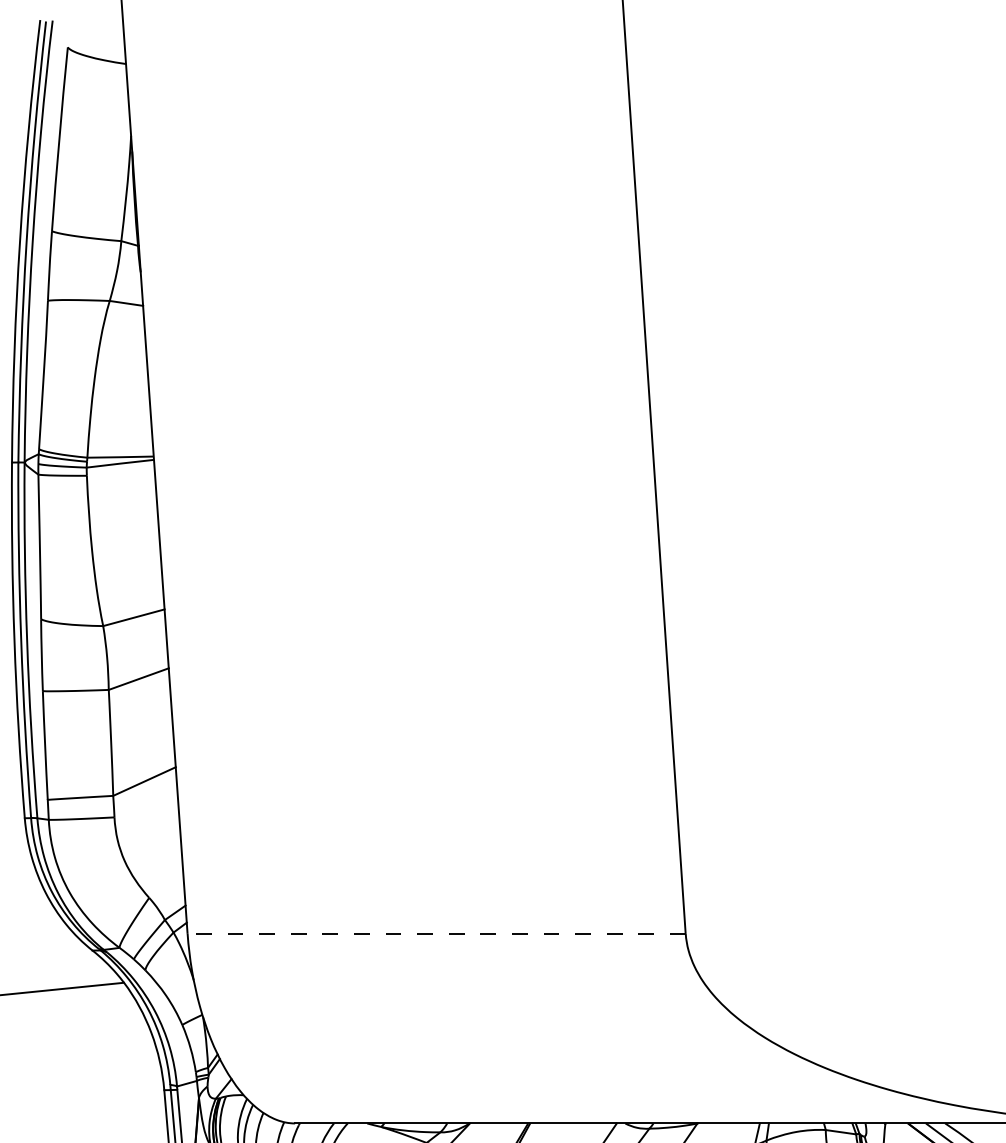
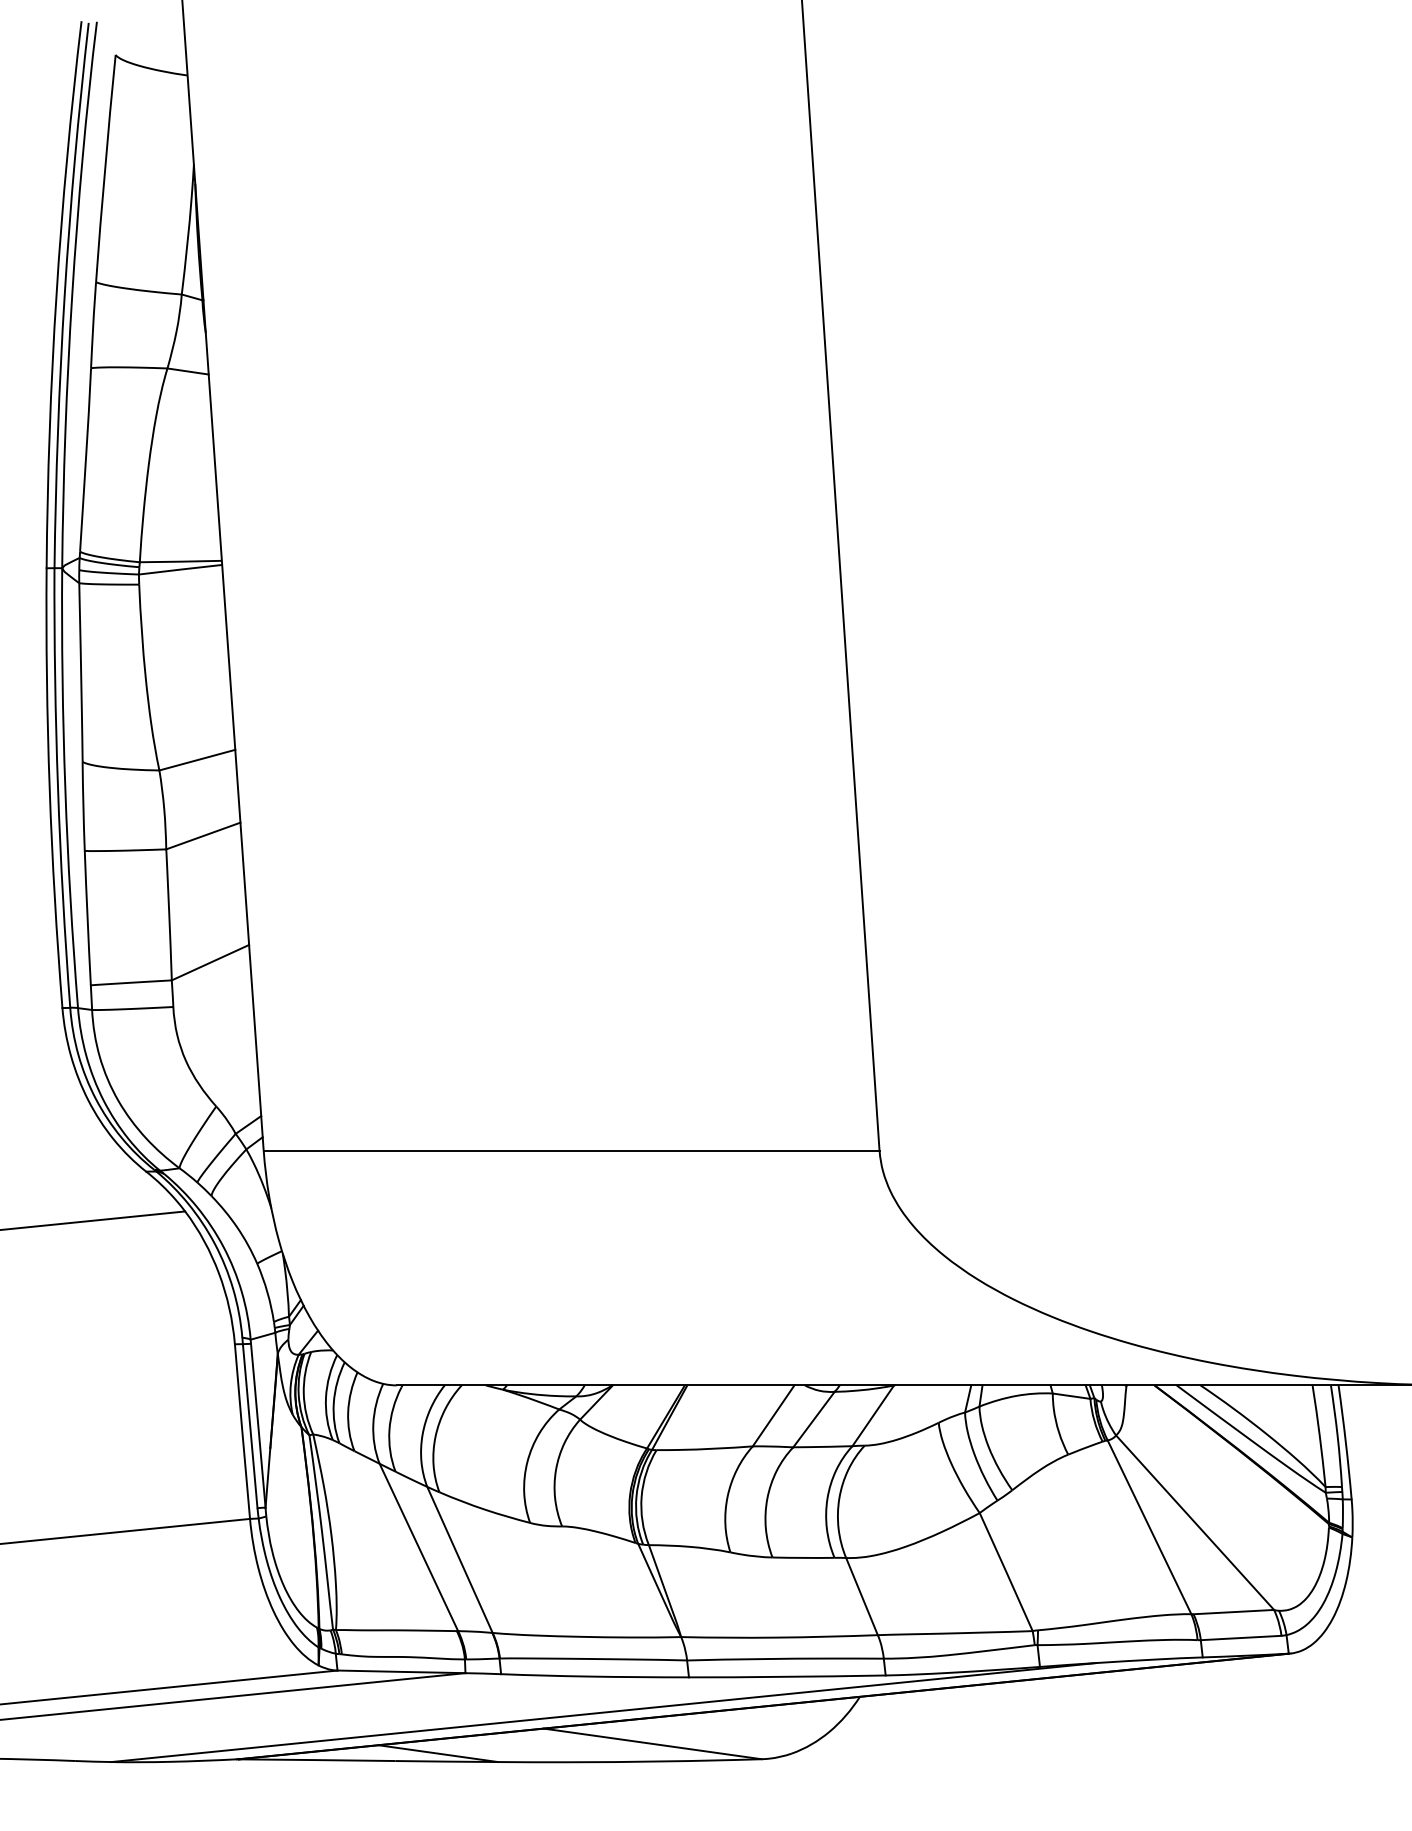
line: (436, 934) -> (571, 1151), dashed -> solid

